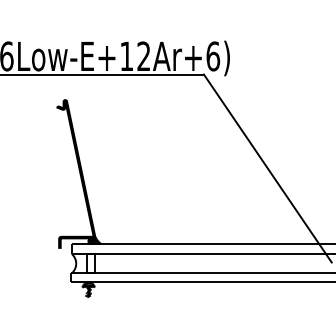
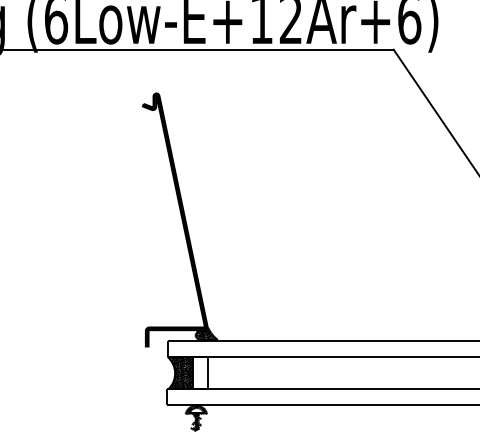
hatch: (79, 263) -> (180, 373), added

